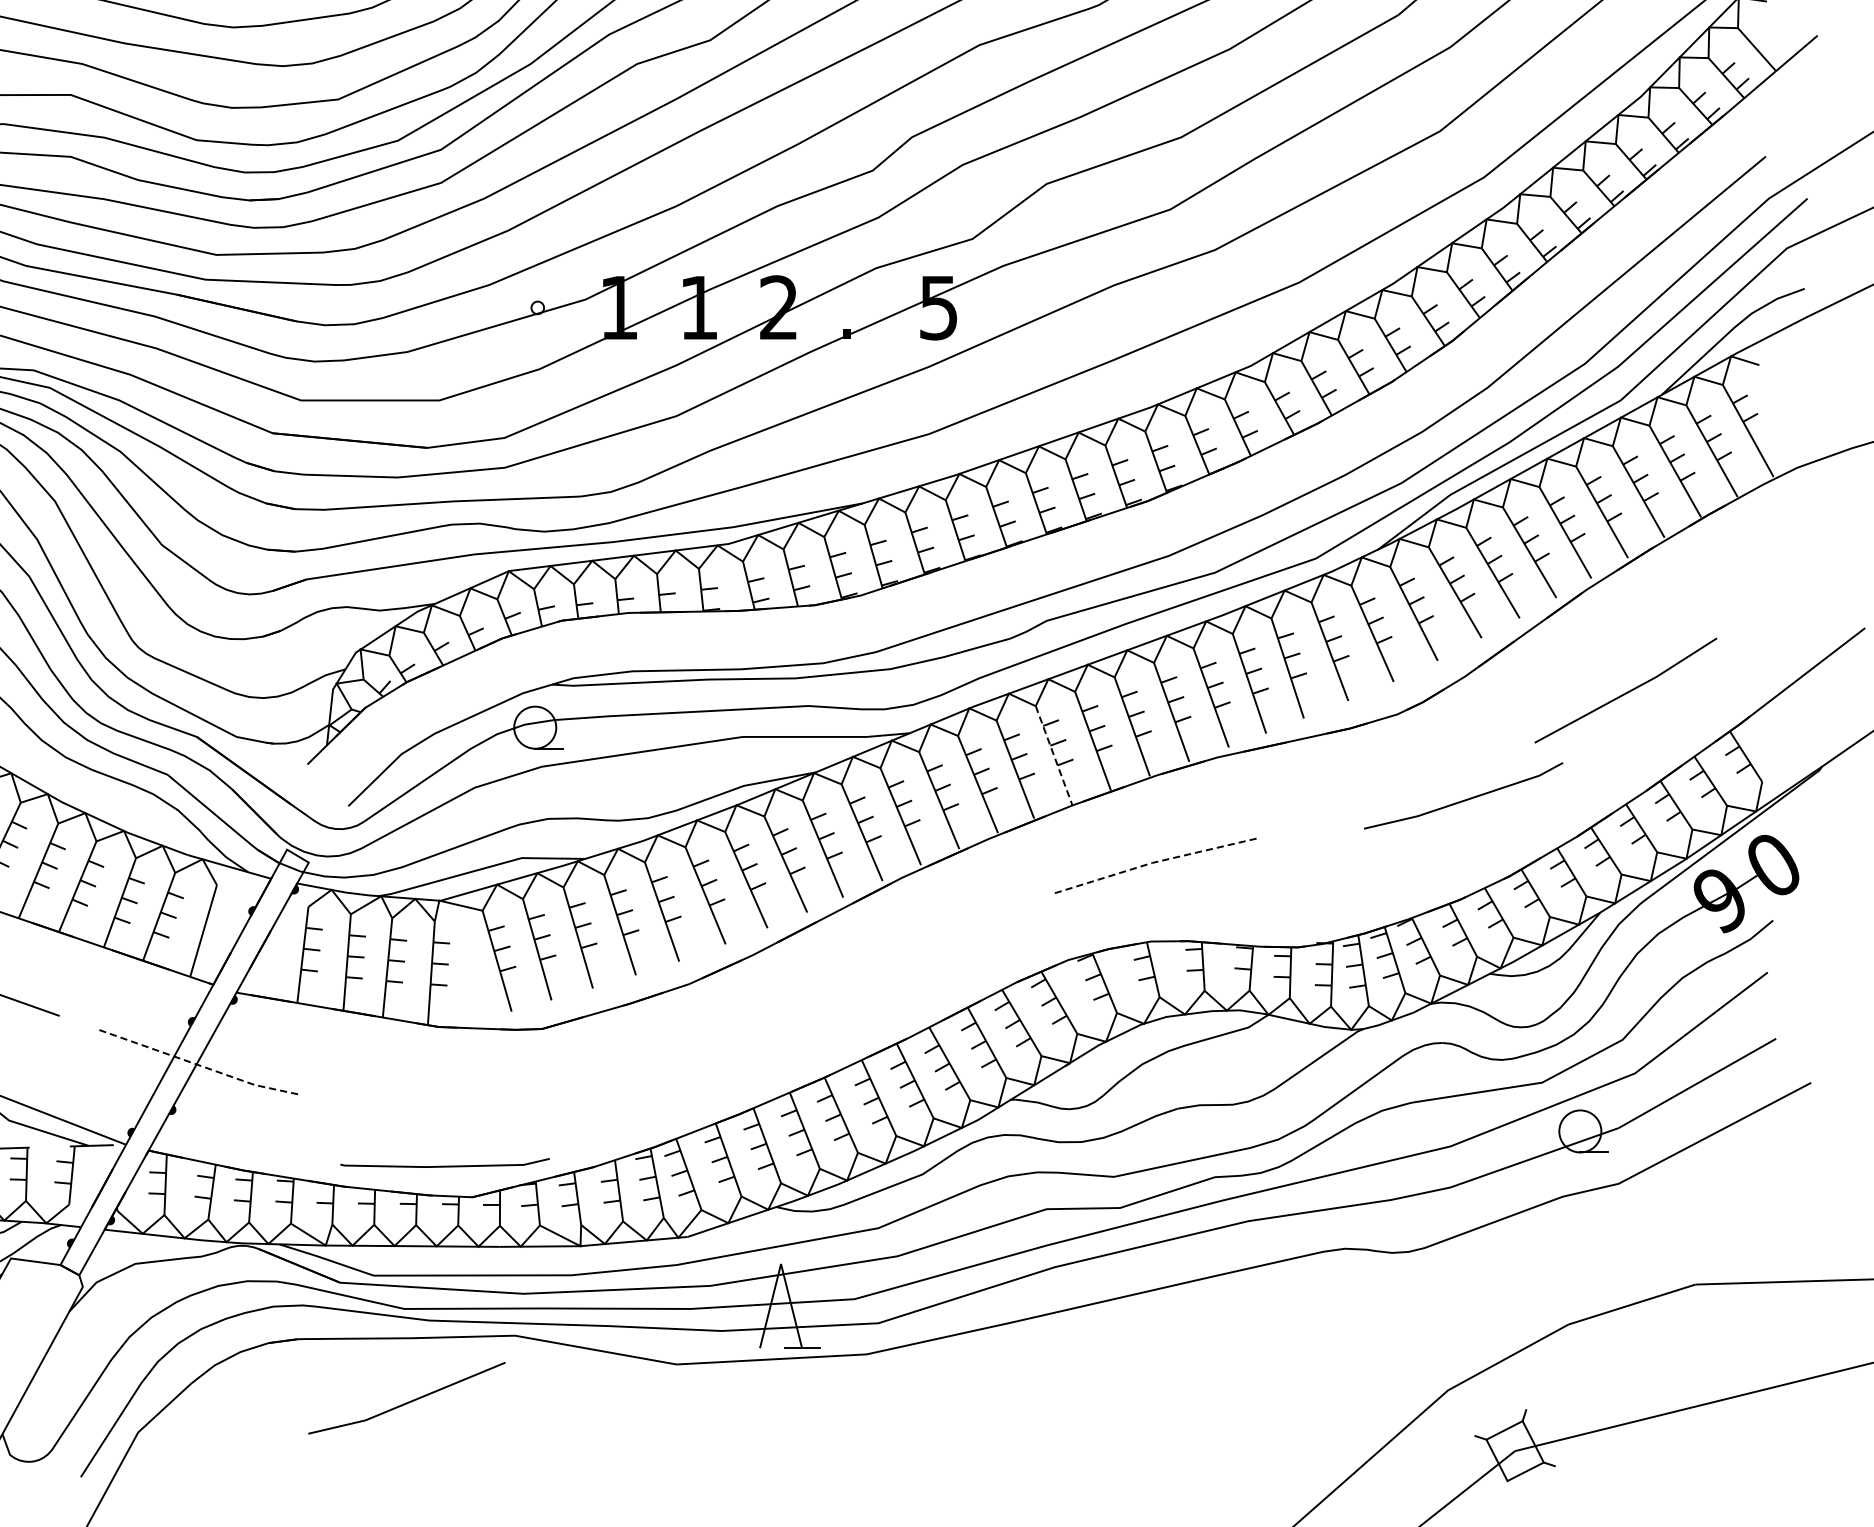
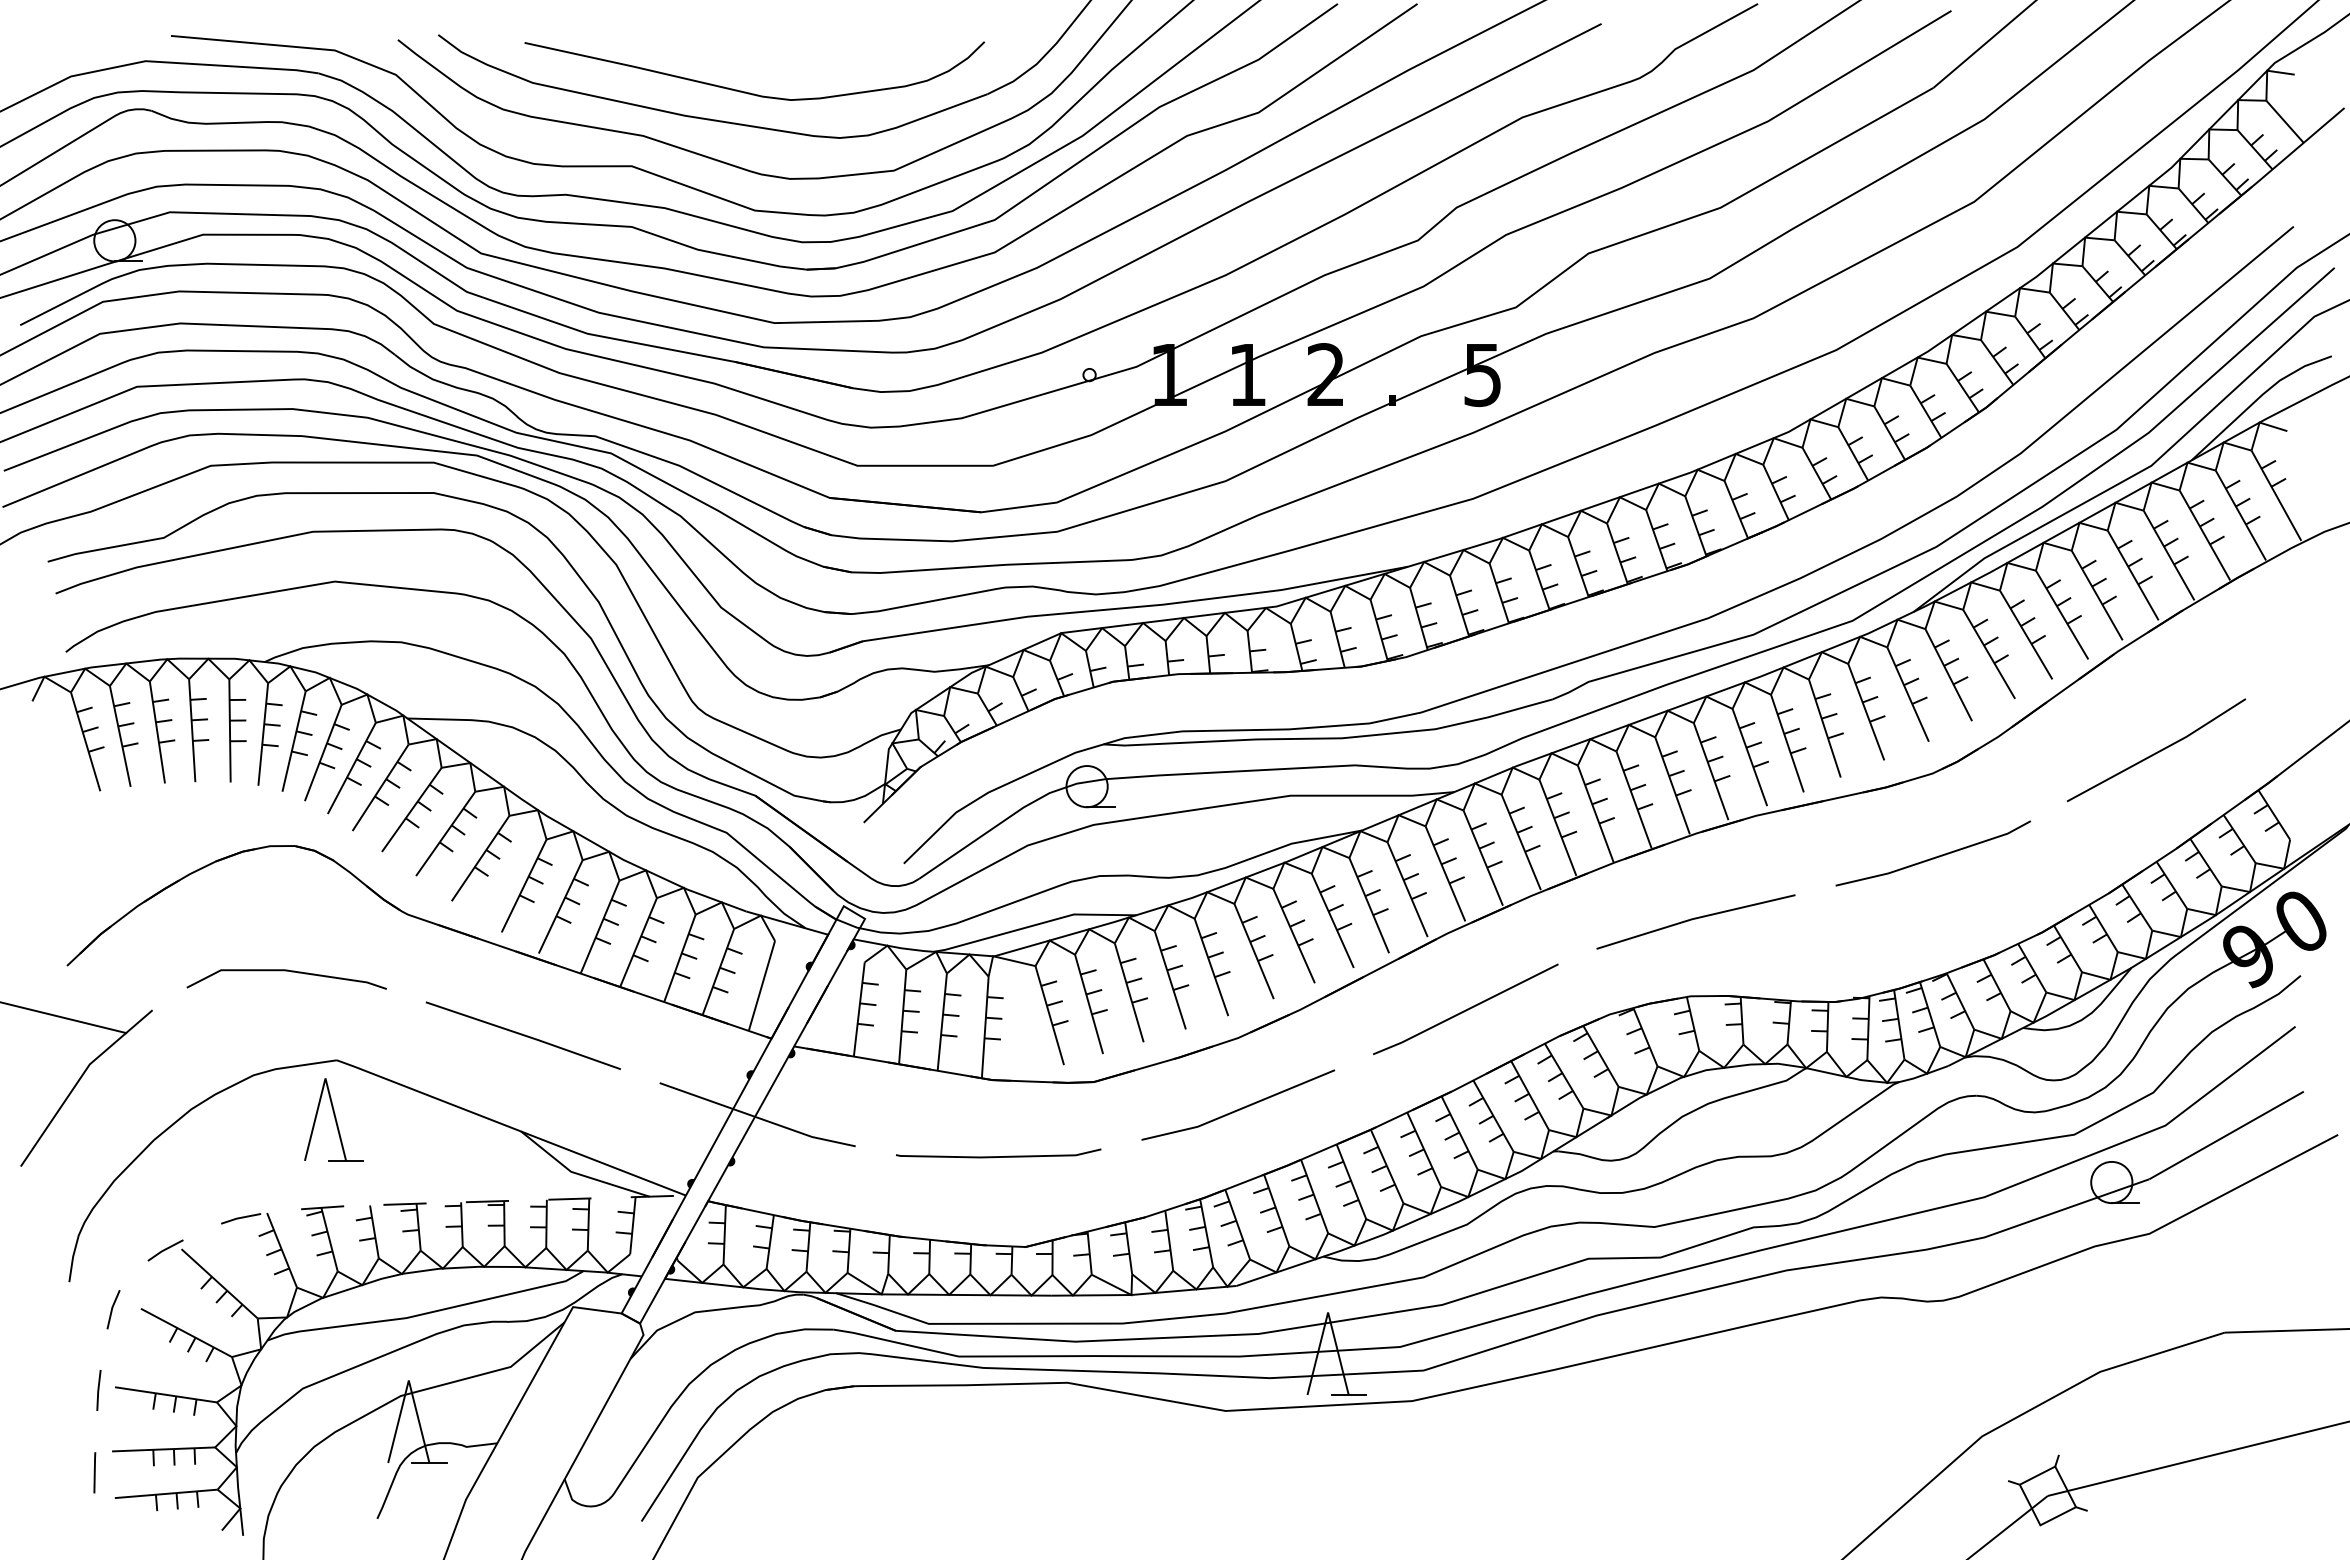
line: (1053, 755) -> (1595, 813), dashed -> solid
line: (1462, 799) -> (1932, 857), moved
line: (1155, 862) -> (1695, 918), dashed -> solid
line: (921, 954) -> (1465, 1009), added
line: (199, 1065) -> (757, 1117), dashed -> solid
line: (444, 1166) -> (998, 1156), moved
line: (408, 1401) -> (1239, 1108), moved

